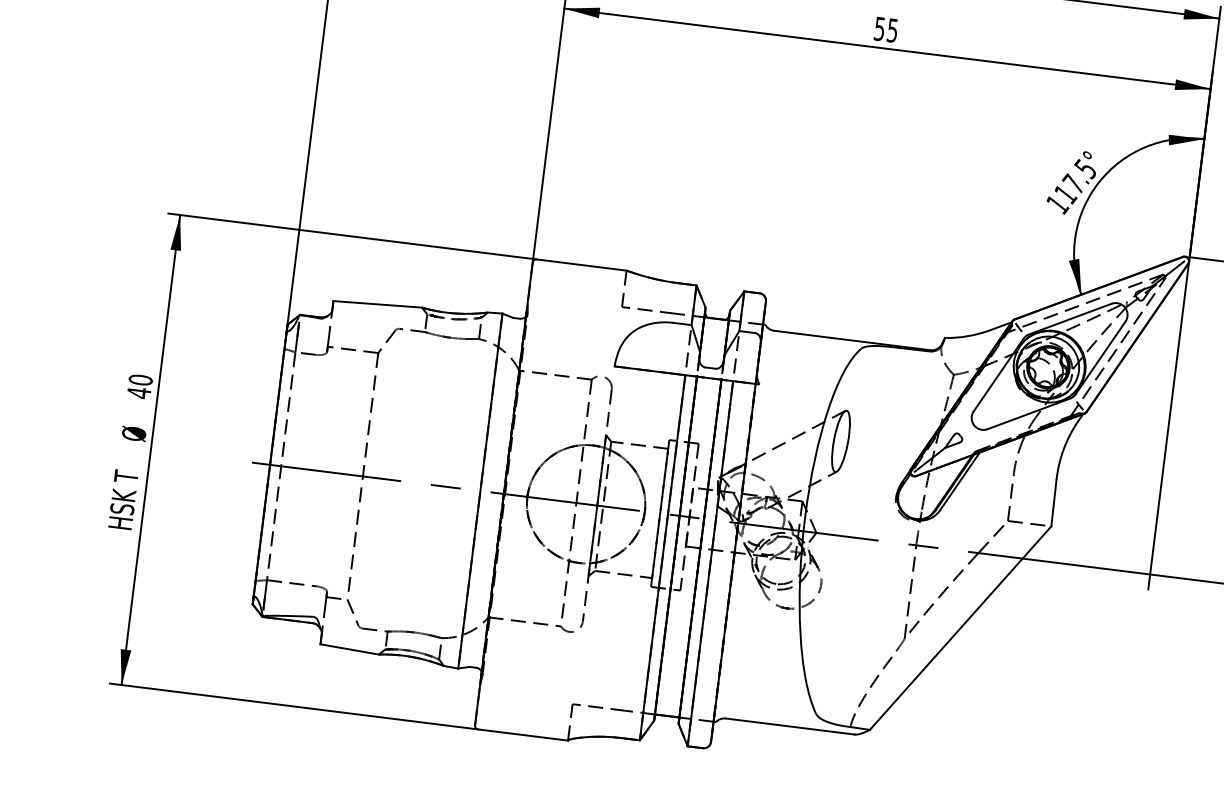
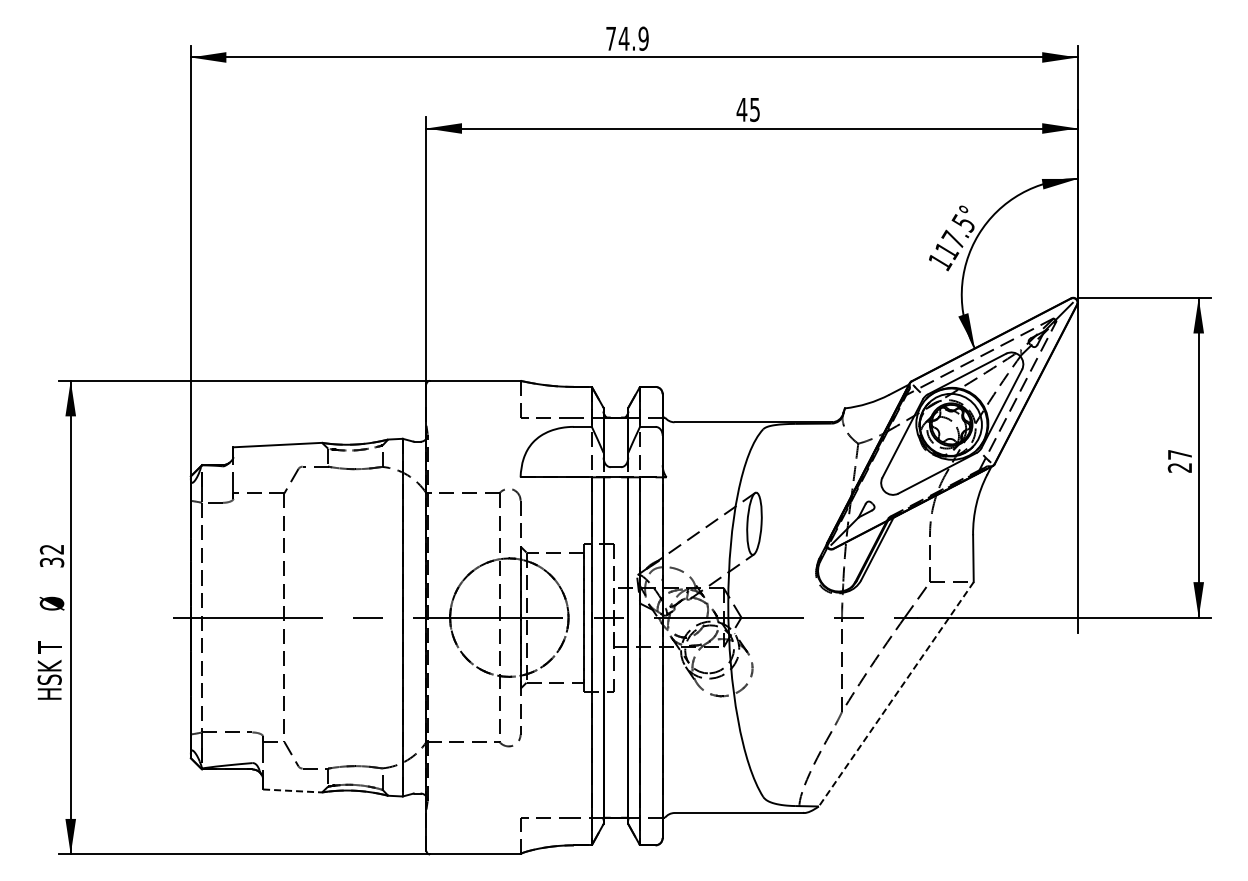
text: (879, 28) -> (741, 109), 55 -> 45
text: (139, 385) -> (51, 555), 40 -> 32
line: (960, 628) -> (896, 694), solid -> dashed
line: (349, 648) -> (292, 790), solid -> dashed

